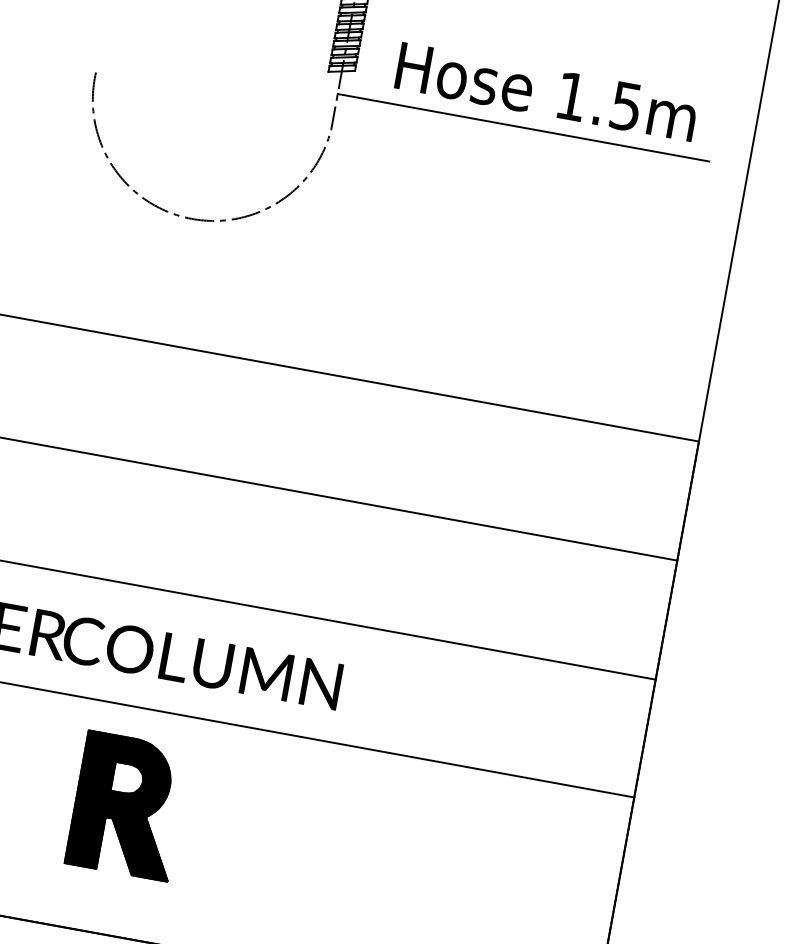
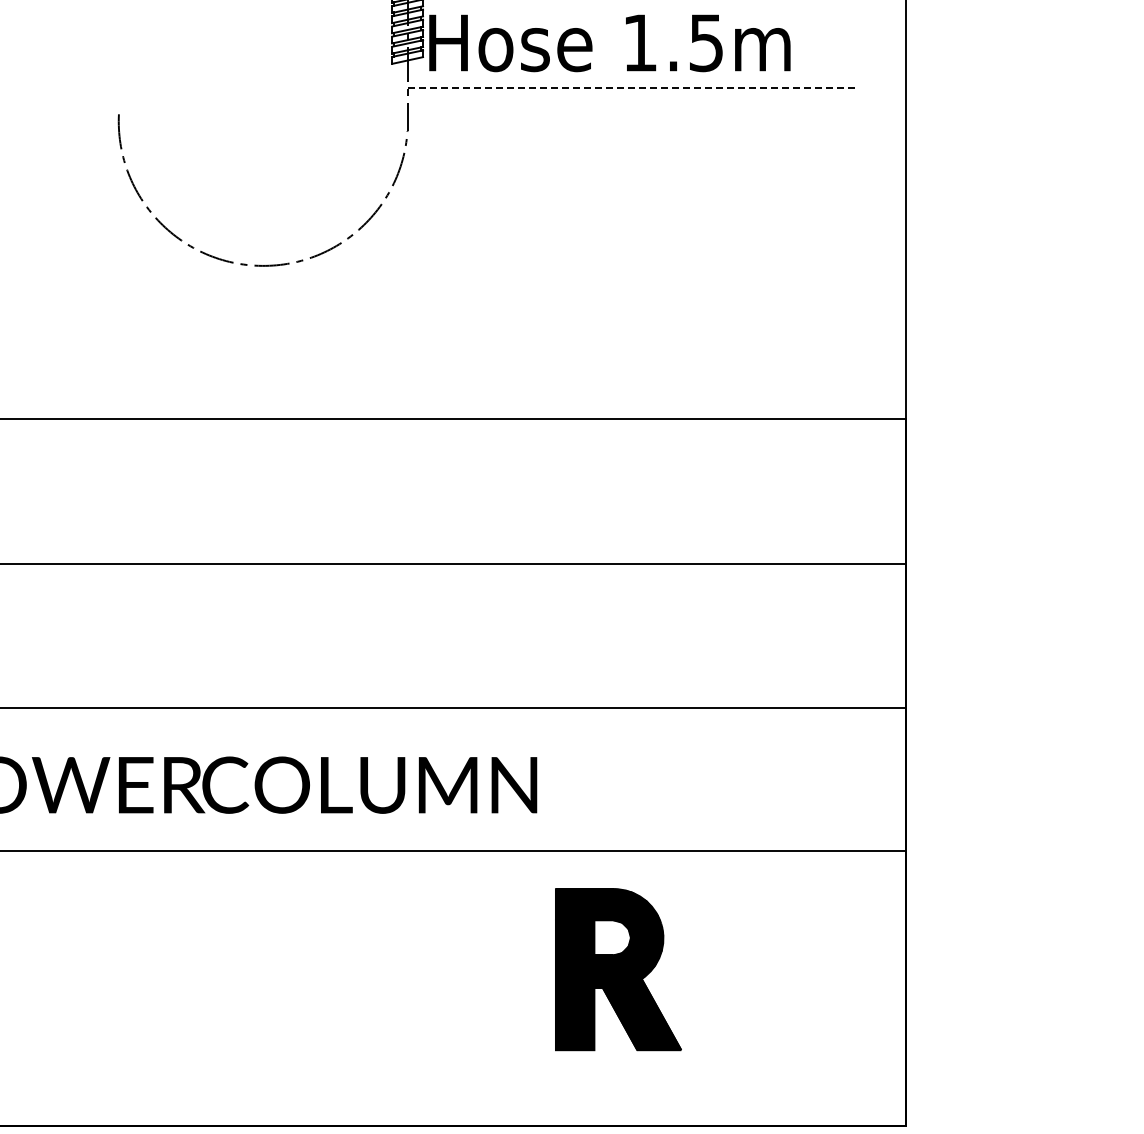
text: (546, 92) -> (609, 43), moved
line: (523, 127) -> (633, 87), solid -> dashed
part: (128, 805) -> (618, 969), moved

